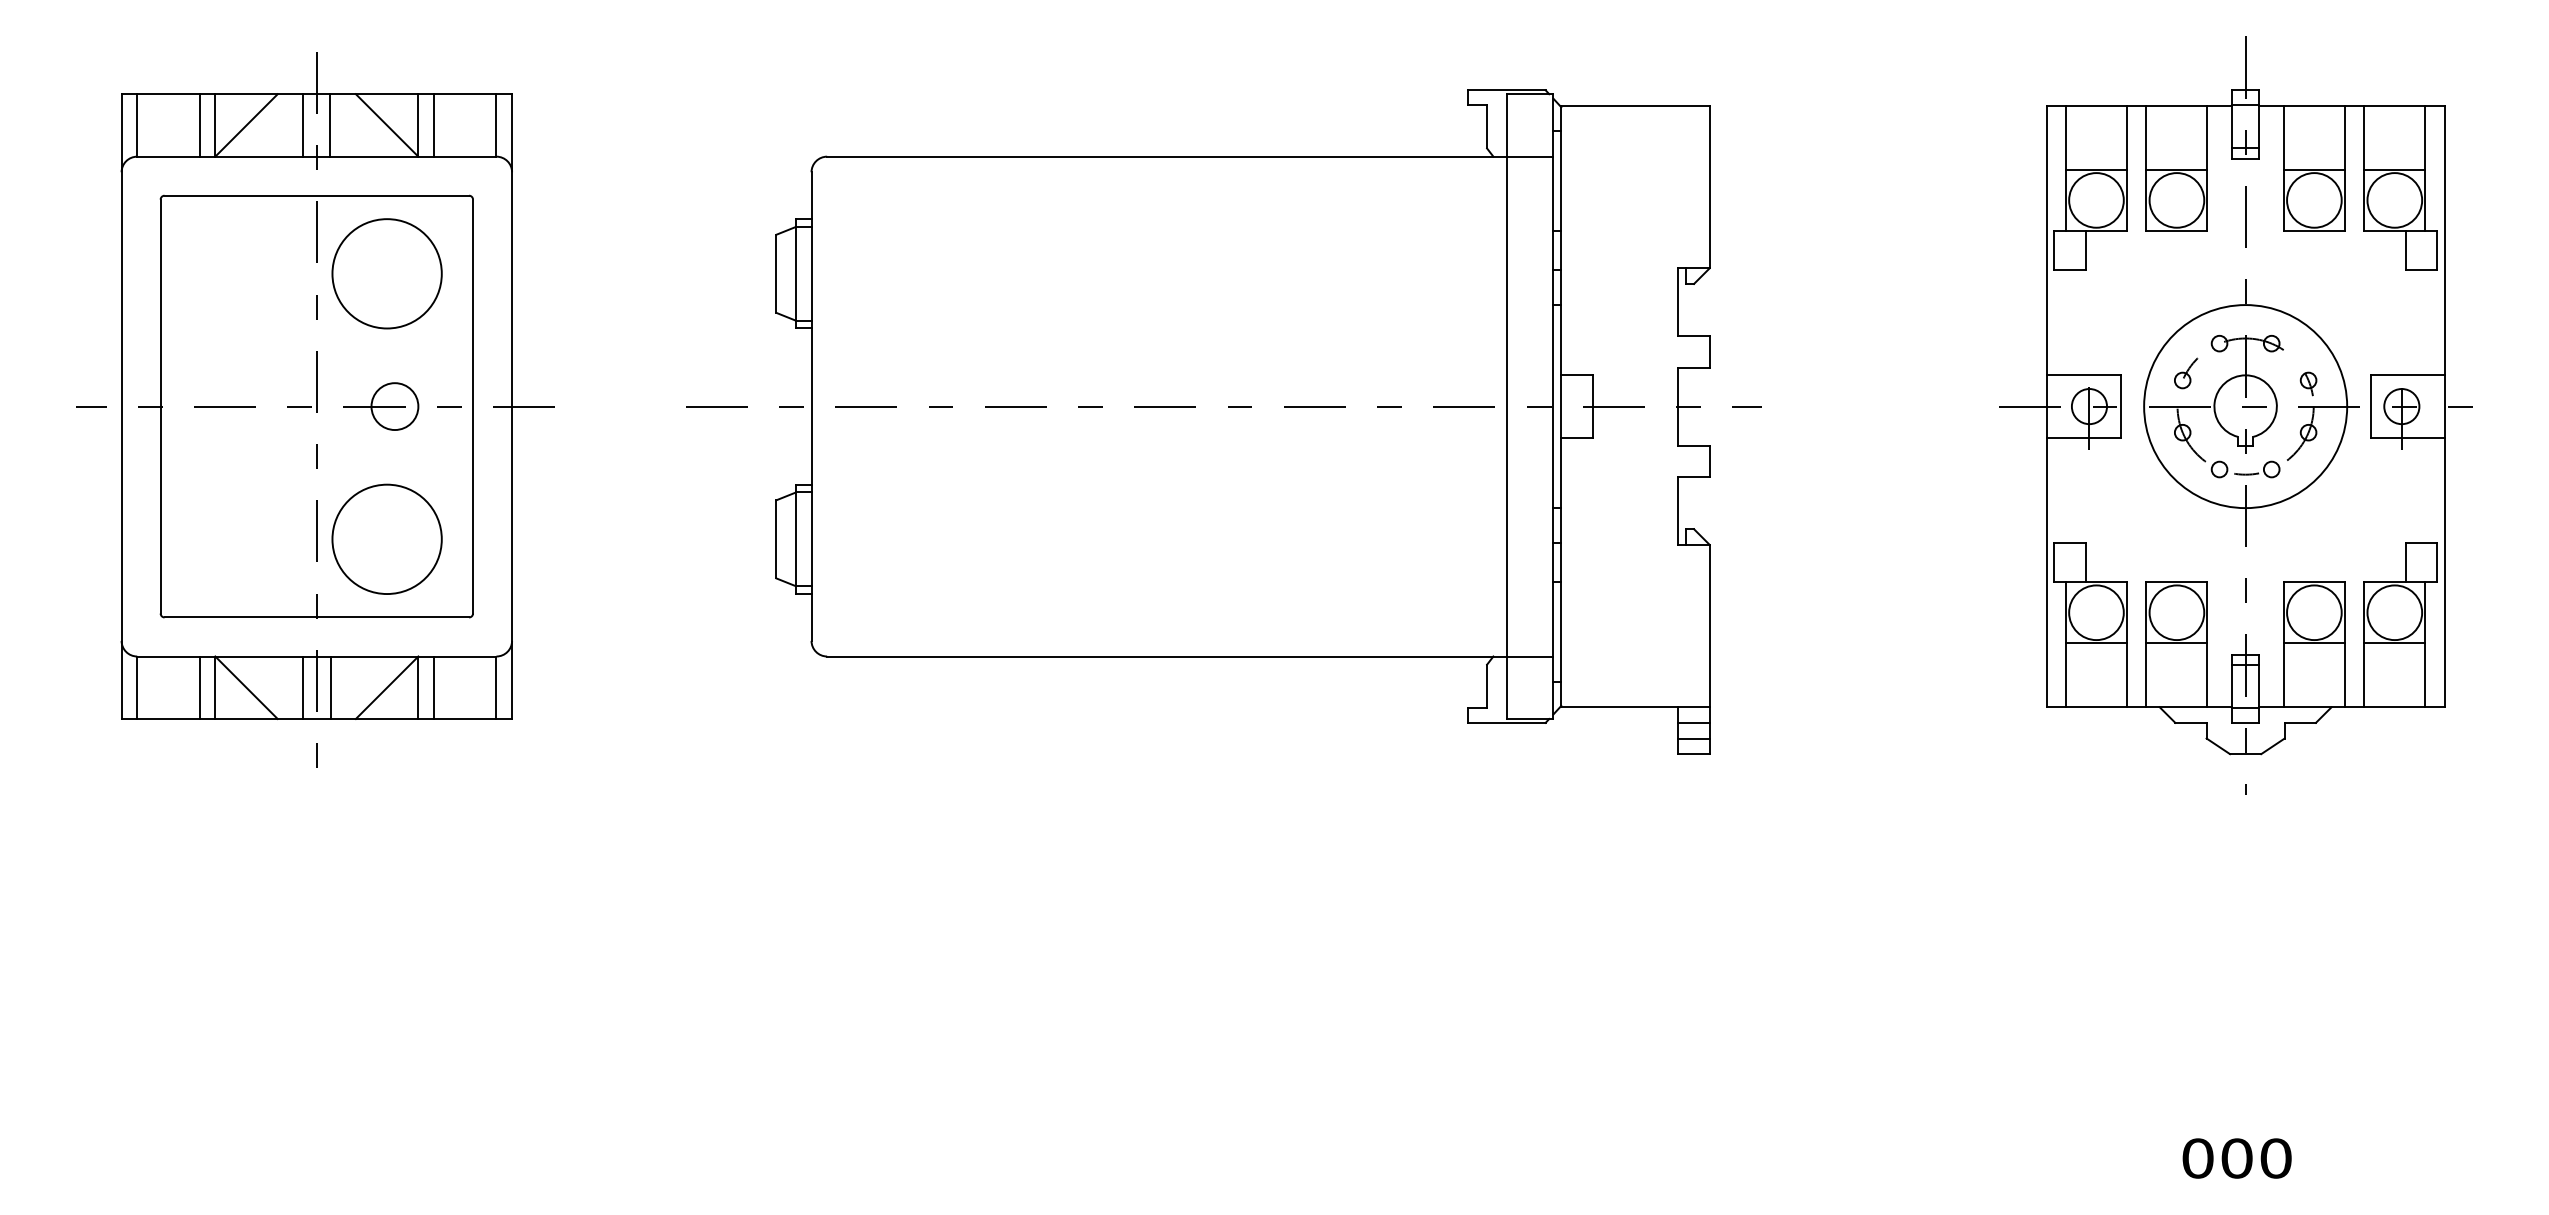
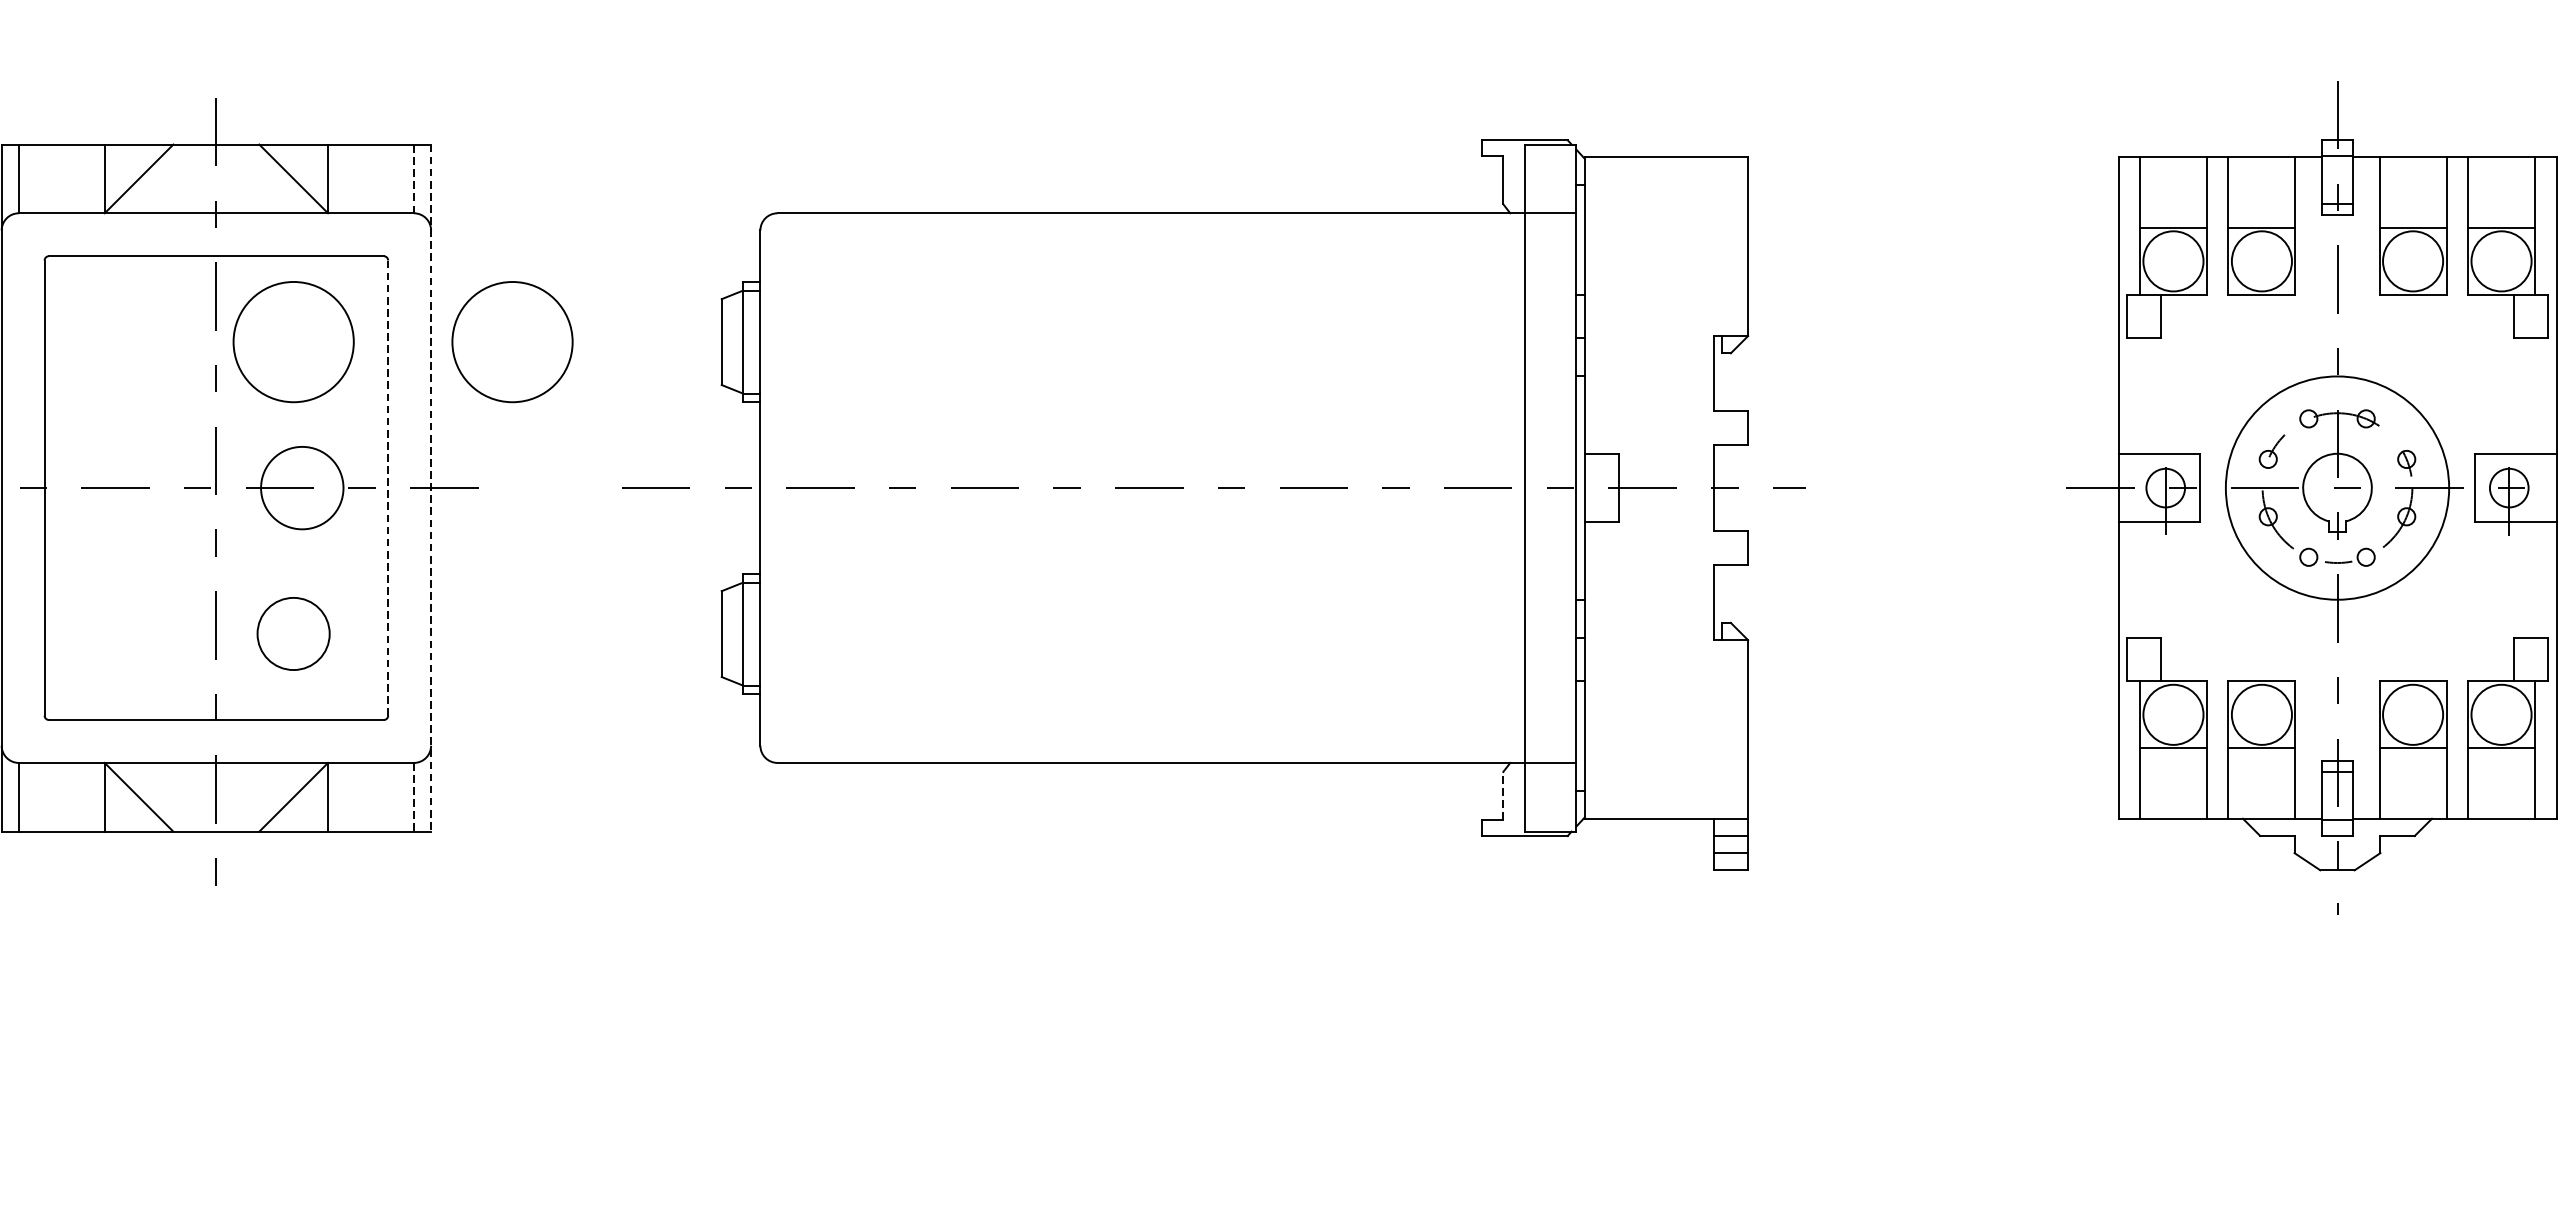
line: (496, 124) -> (413, 177), solid -> dashed
line: (199, 125) -> (87, 179), removed
line: (303, 125) -> (201, 179), removed
line: (330, 125) -> (231, 179), removed
line: (434, 125) -> (345, 179), removed
circle: (585, 273) -> (511, 341), added
circle: (394, 406) -> (301, 488), size x1.6
line: (473, 406) -> (388, 488), solid -> dashed
line: (512, 407) -> (431, 489), solid -> dashed
circle: (386, 538) -> (292, 633), size x0.6
line: (1487, 686) -> (1503, 795), solid -> dashed
line: (199, 687) -> (87, 797), removed
line: (303, 687) -> (201, 797), removed
line: (330, 687) -> (231, 797), removed
line: (434, 687) -> (345, 797), removed
line: (496, 688) -> (413, 798), solid -> dashed

